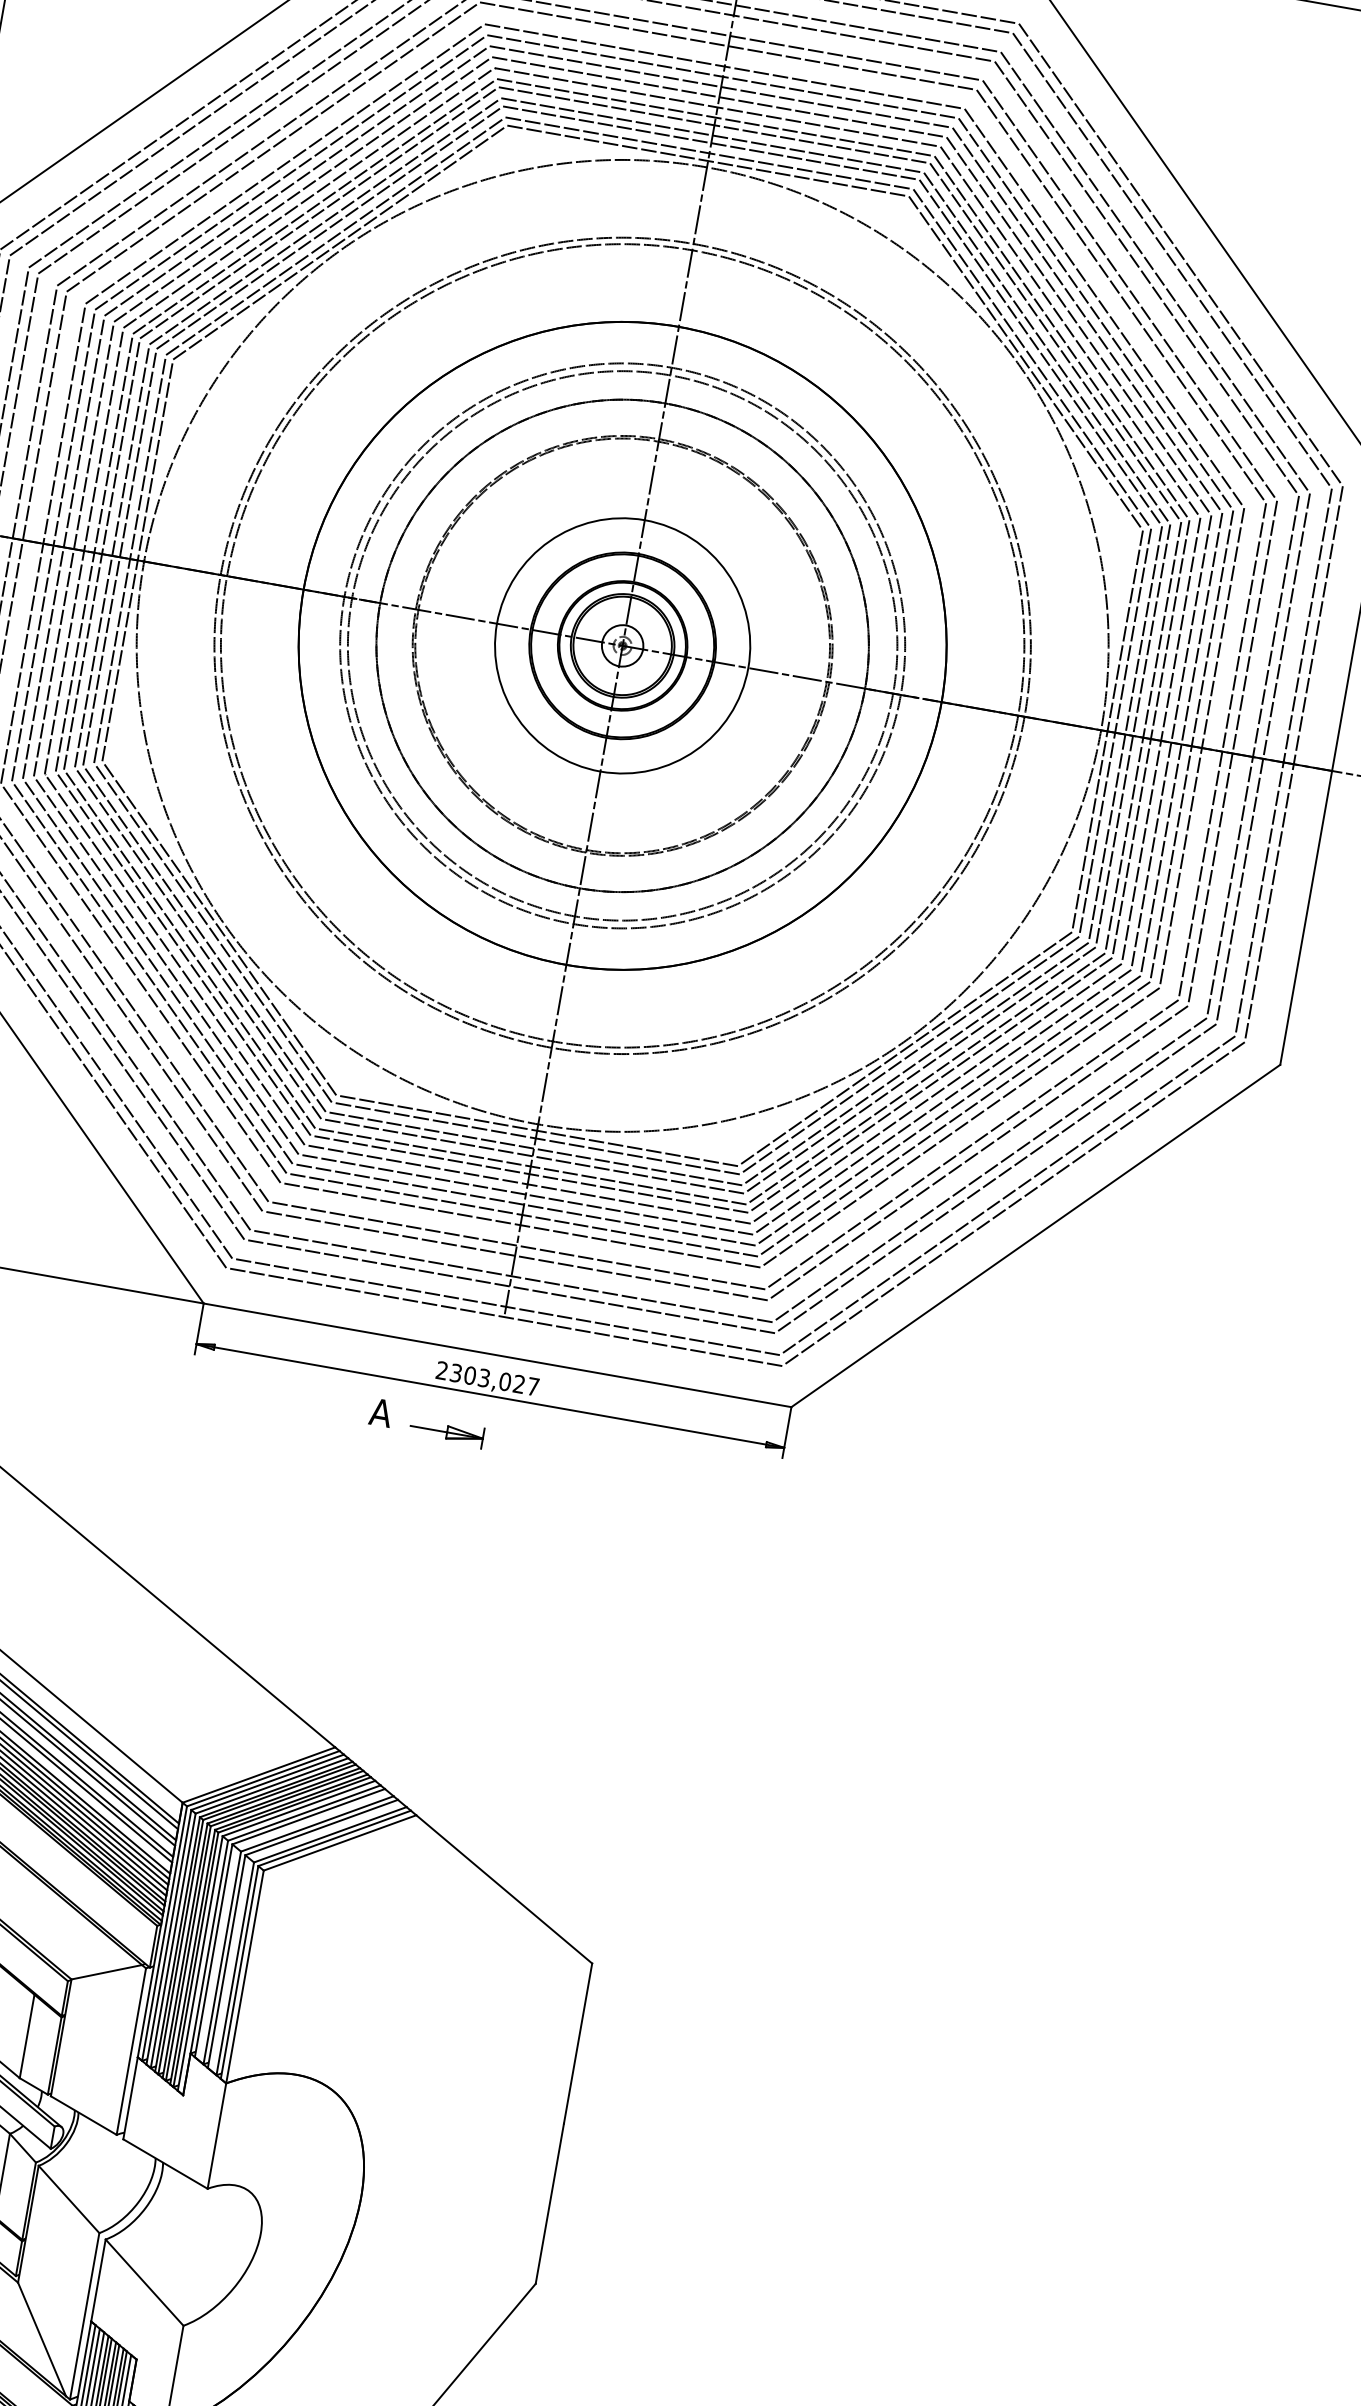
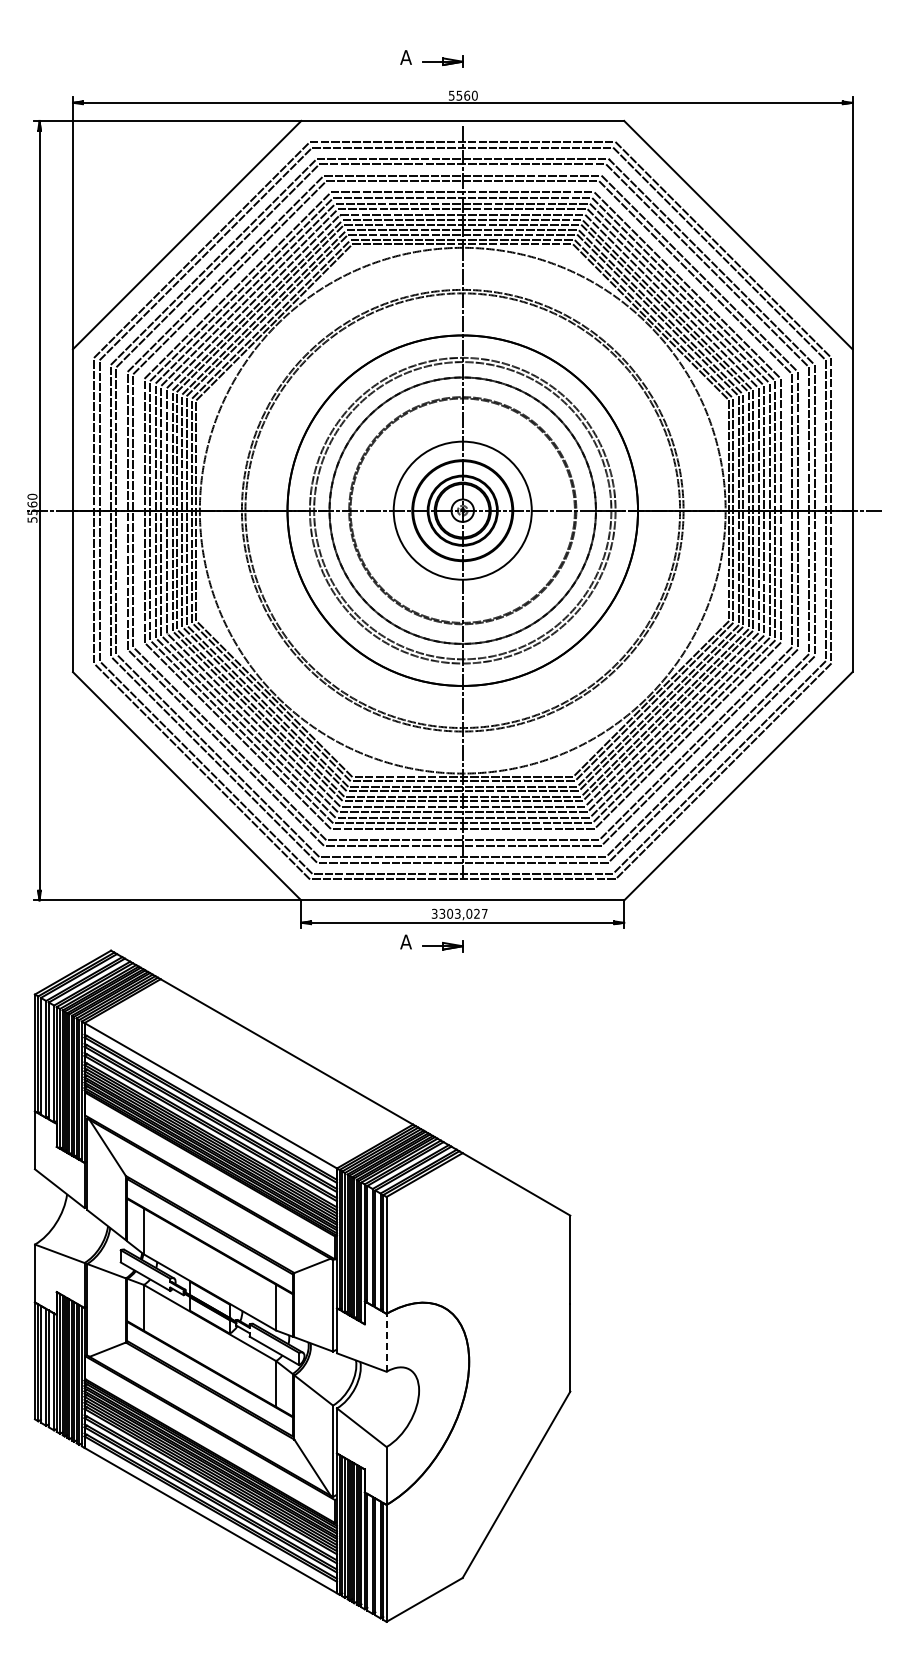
text: (441, 1369) -> (434, 913), 2303,027 -> 3303,027
line: (216, 2135) -> (386, 1342), solid -> dashed

